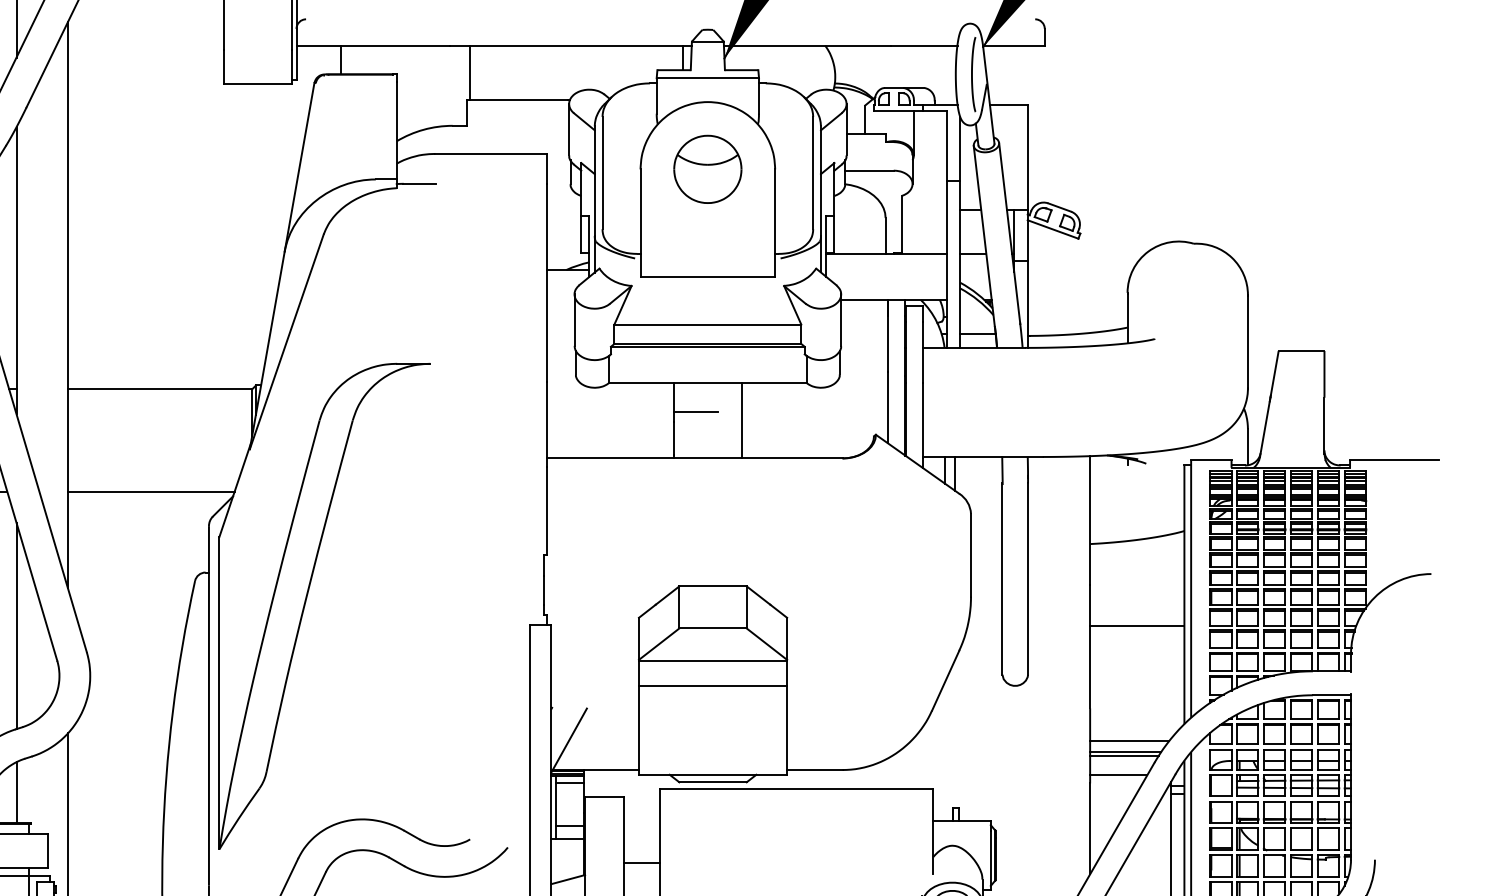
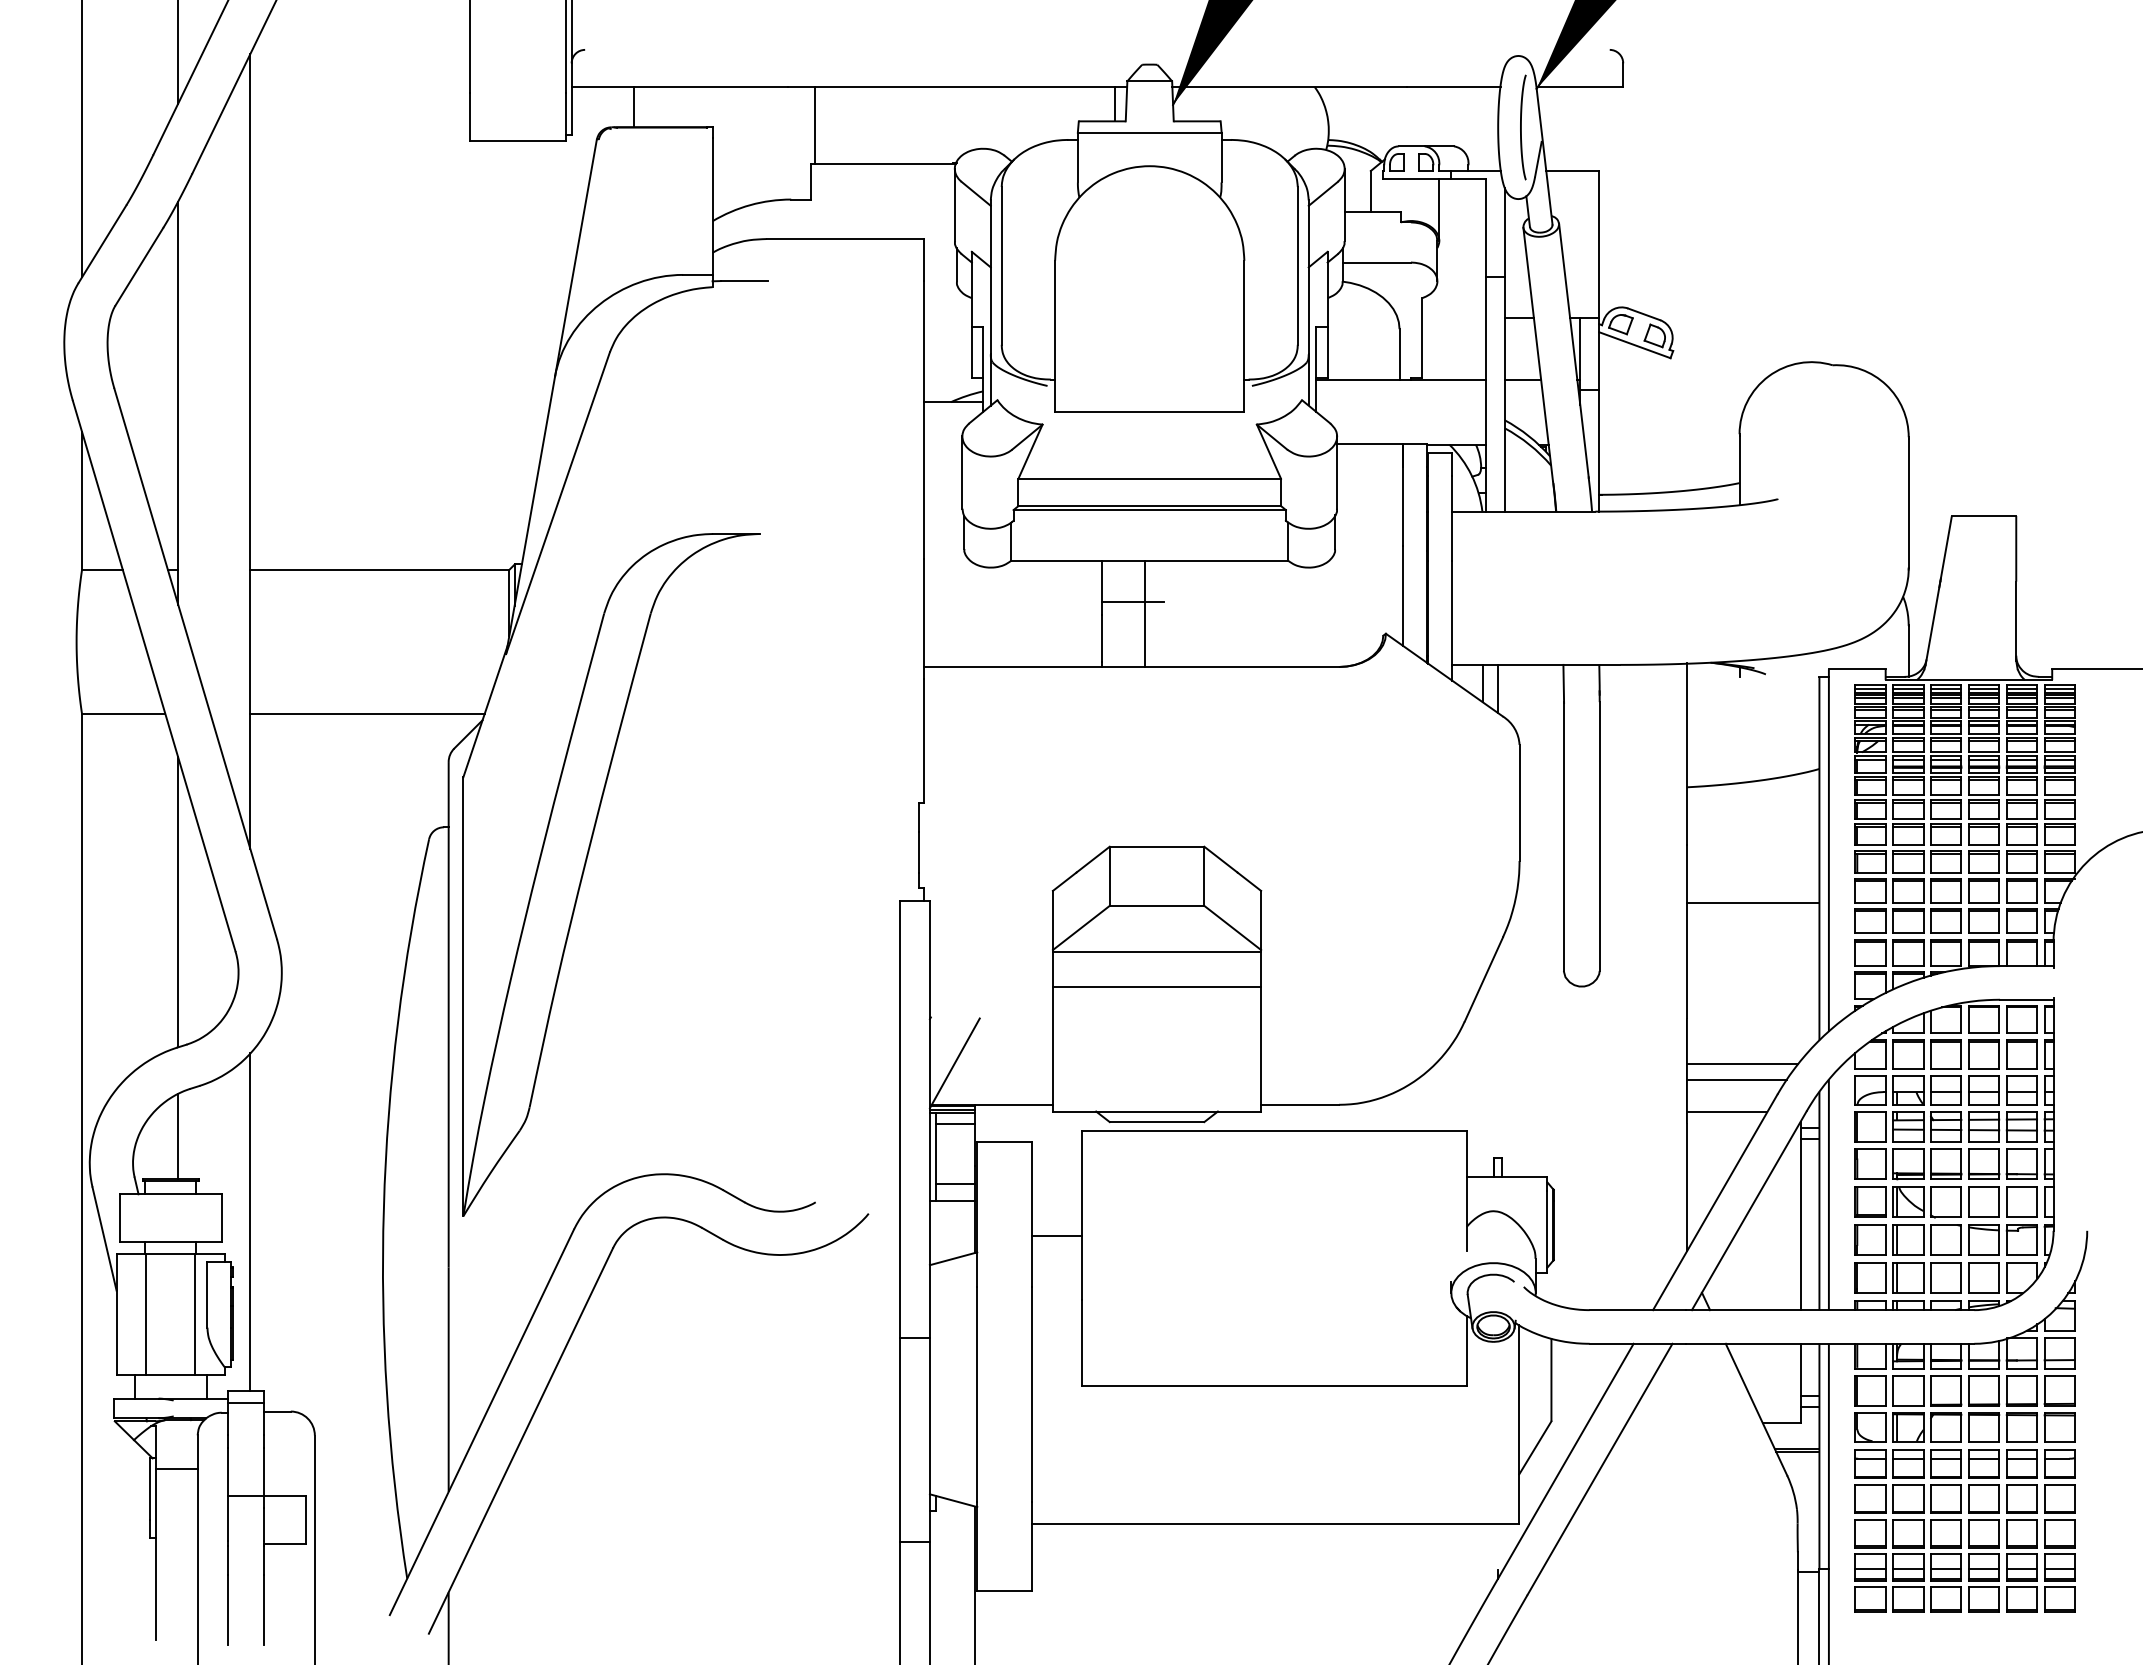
part: (707, 169) -> (1149, 260), removed
line: (978, 334) -> (1529, 492), removed
line: (741, 420) -> (1145, 613), moved
line: (1123, 756) -> (1734, 1085), removed

